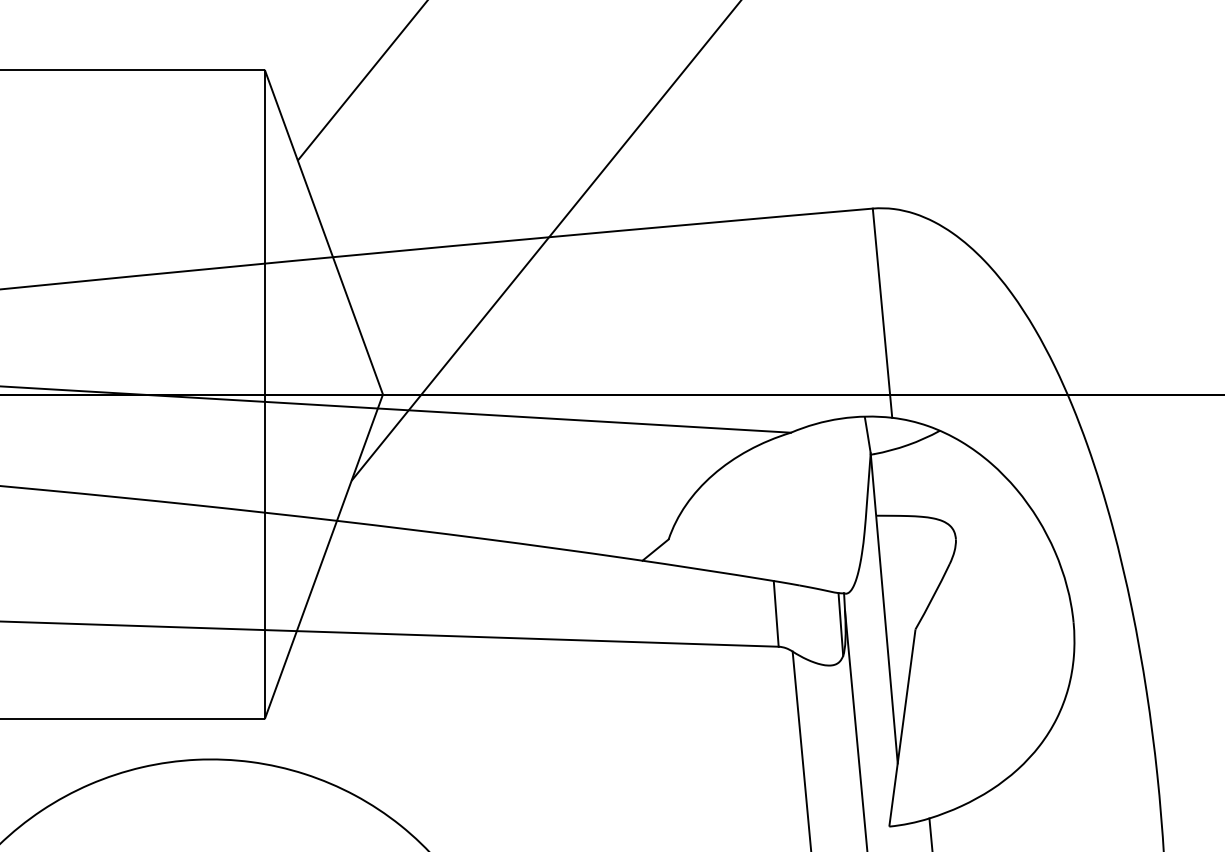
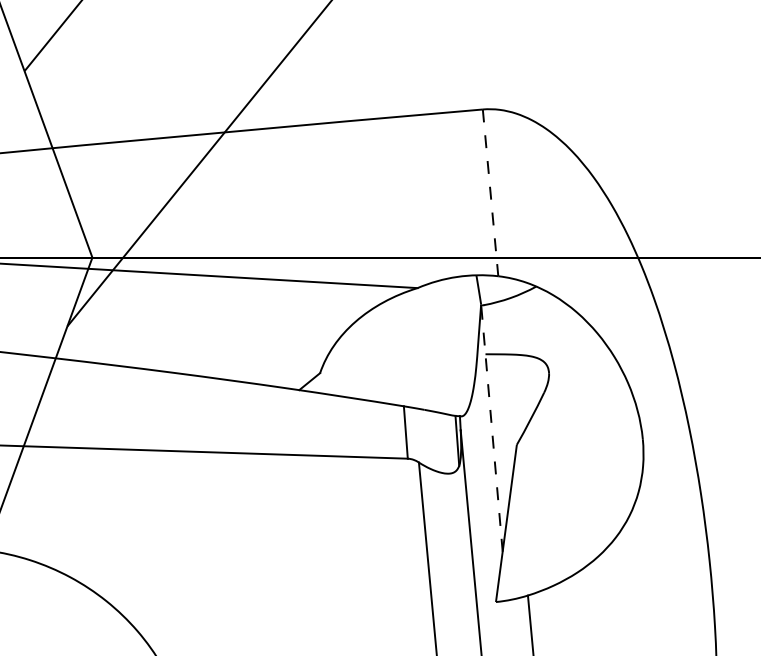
line: (882, 313) -> (490, 193), solid -> dashed
line: (884, 608) -> (492, 428), solid -> dashed

